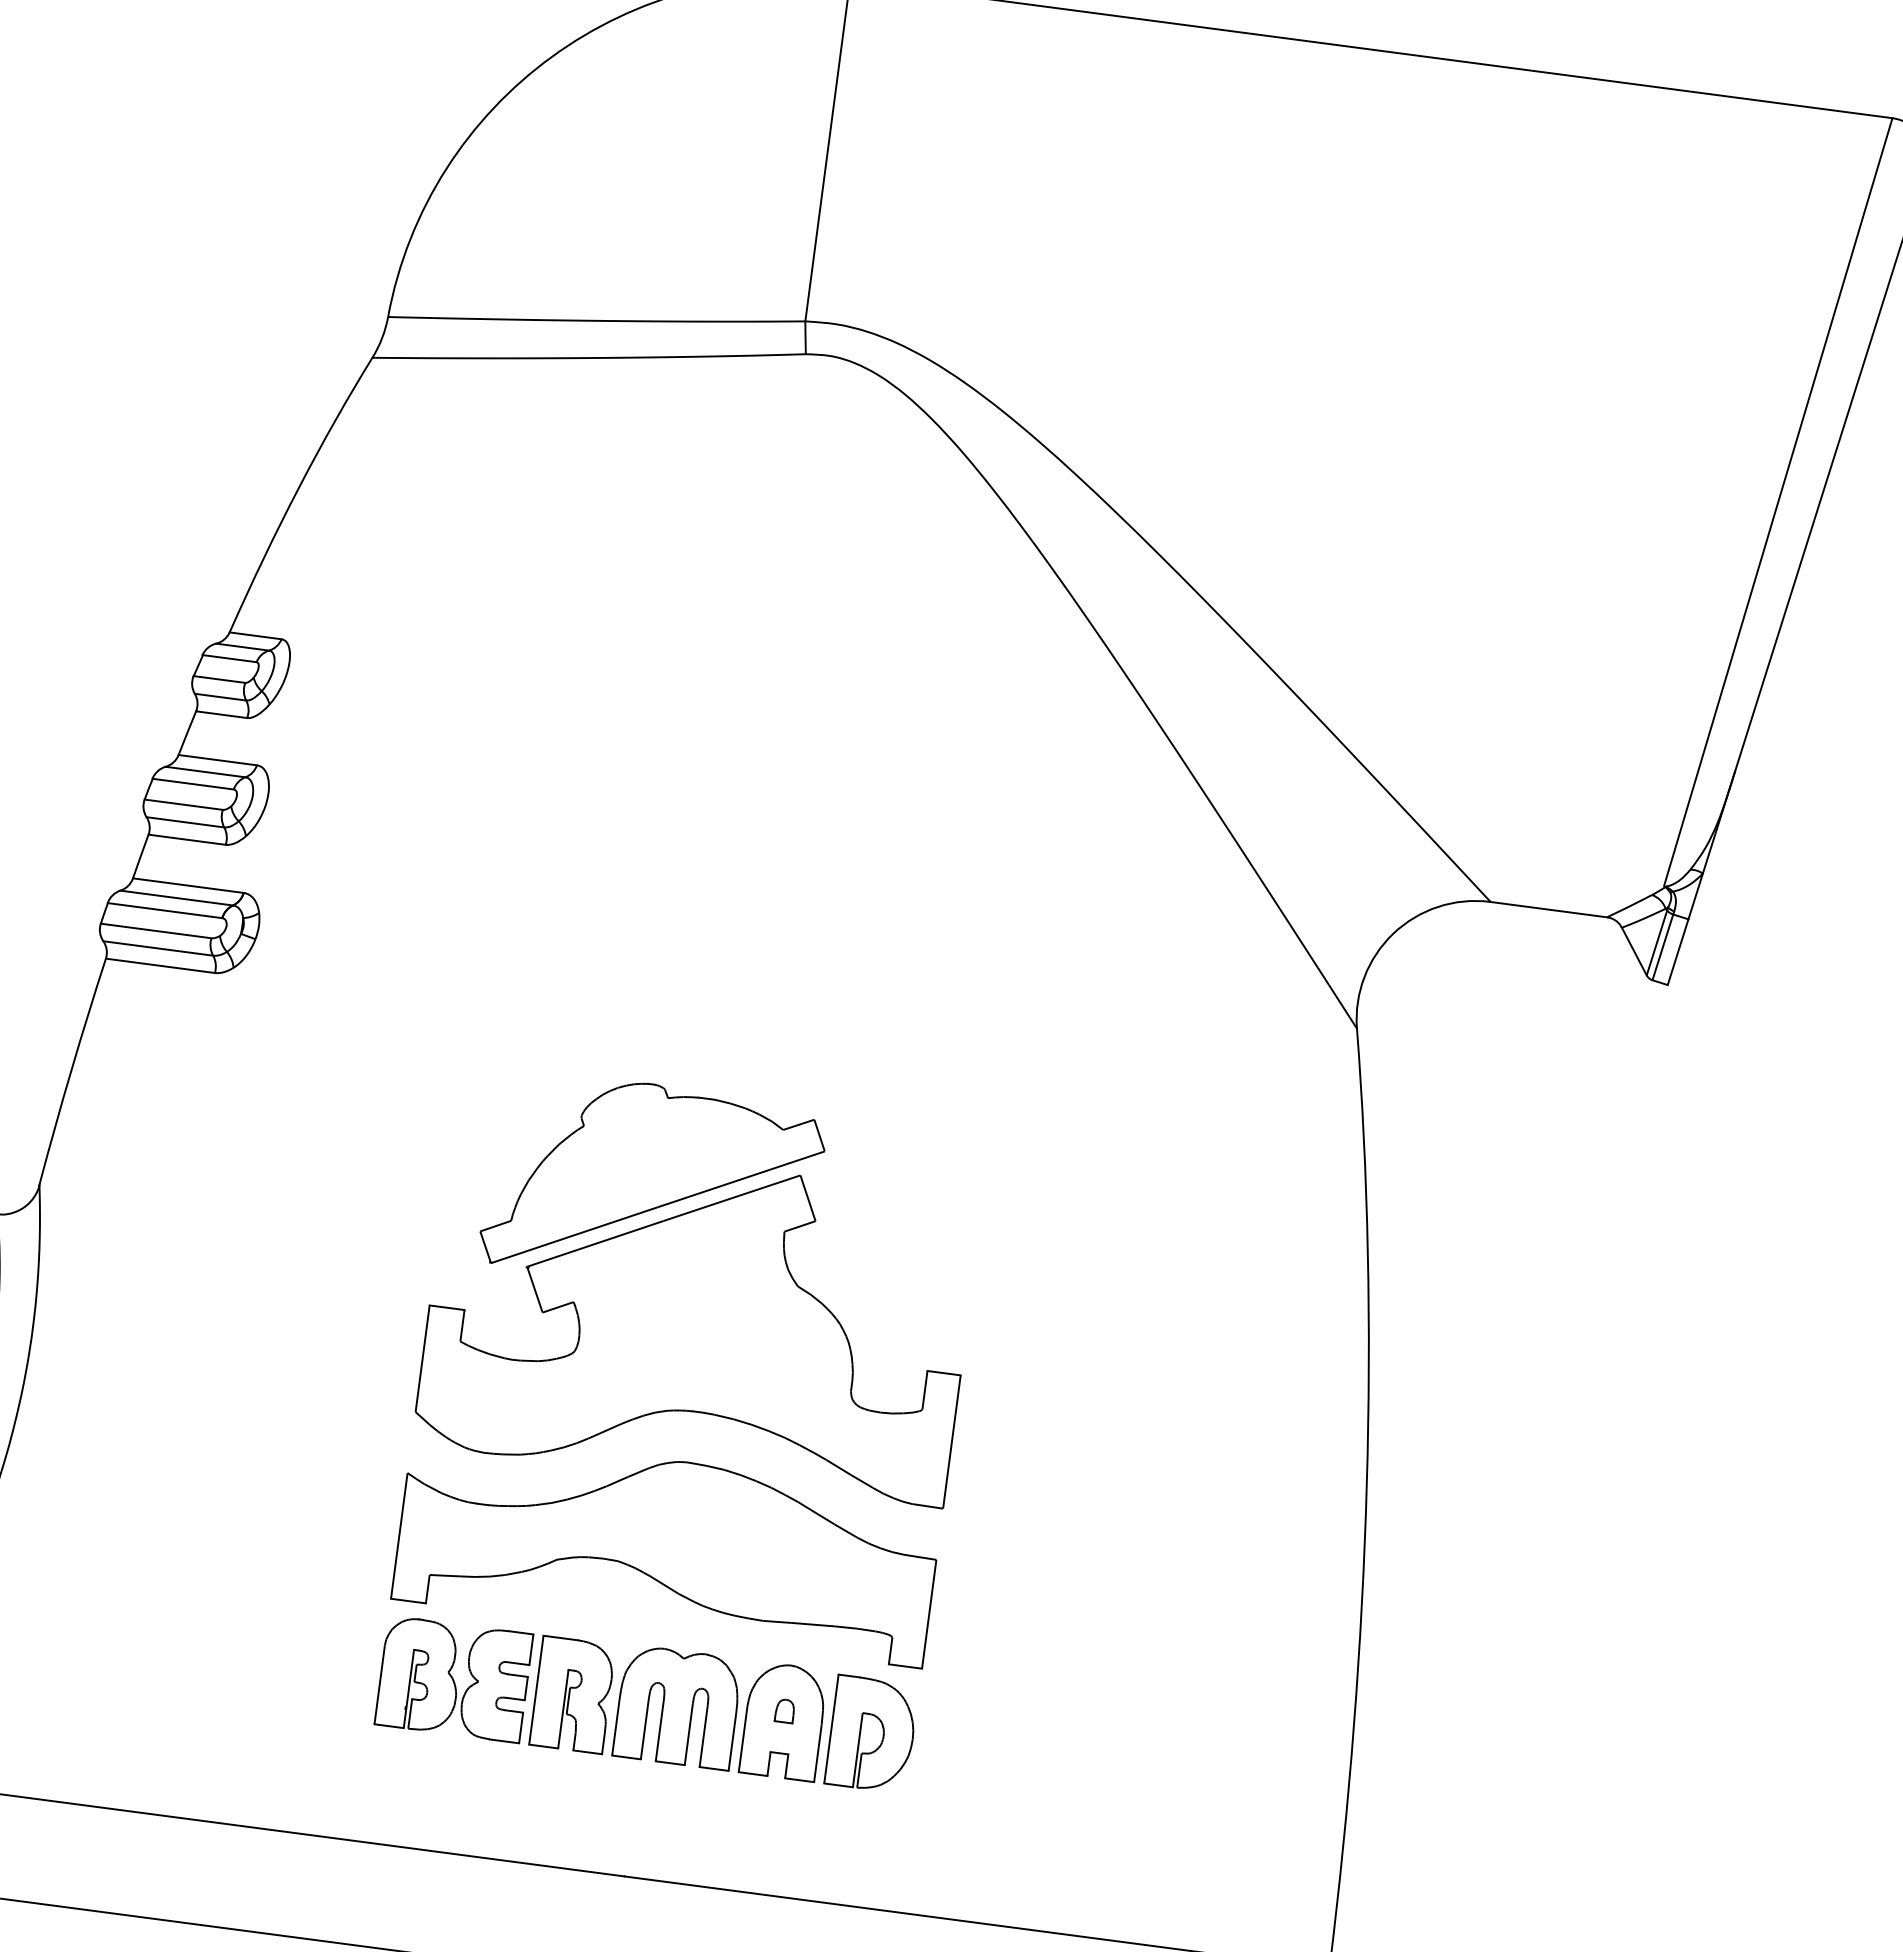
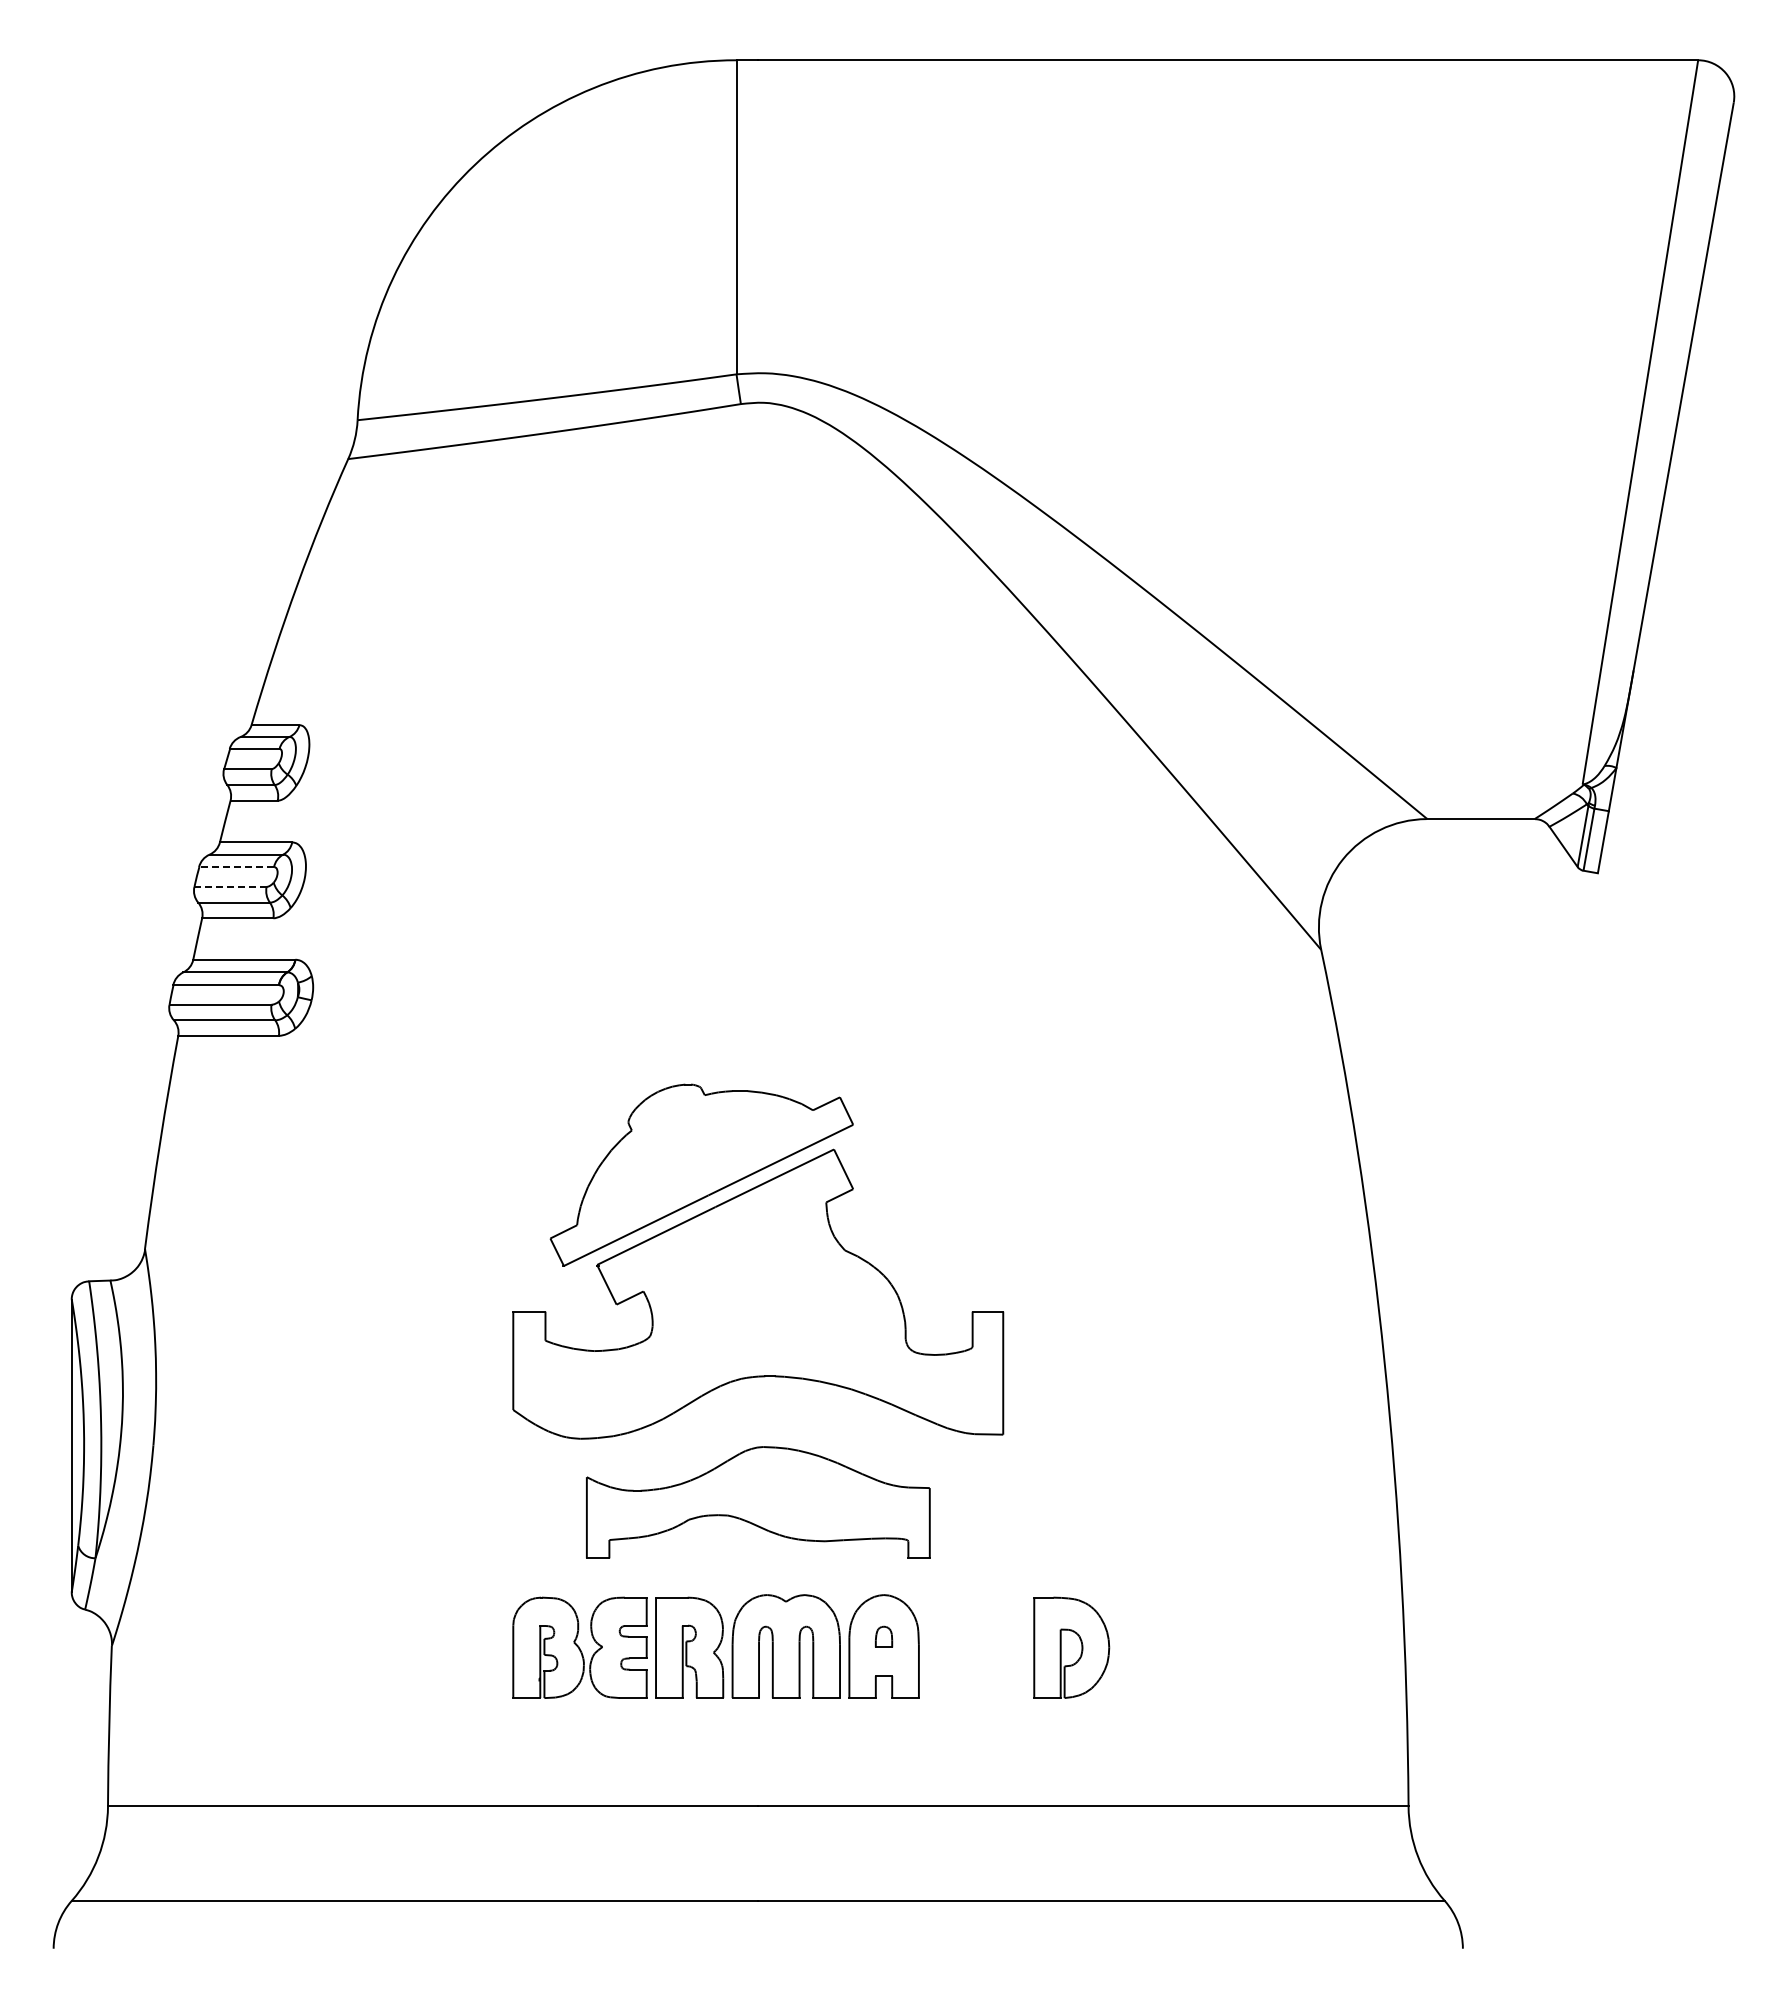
line: (193, 784) -> (236, 867), solid -> dashed
line: (183, 804) -> (230, 886), solid -> dashed
part: (668, 1547) -> (758, 1502), size x0.7
part: (861, 1732) -> (1061, 1647), moved

